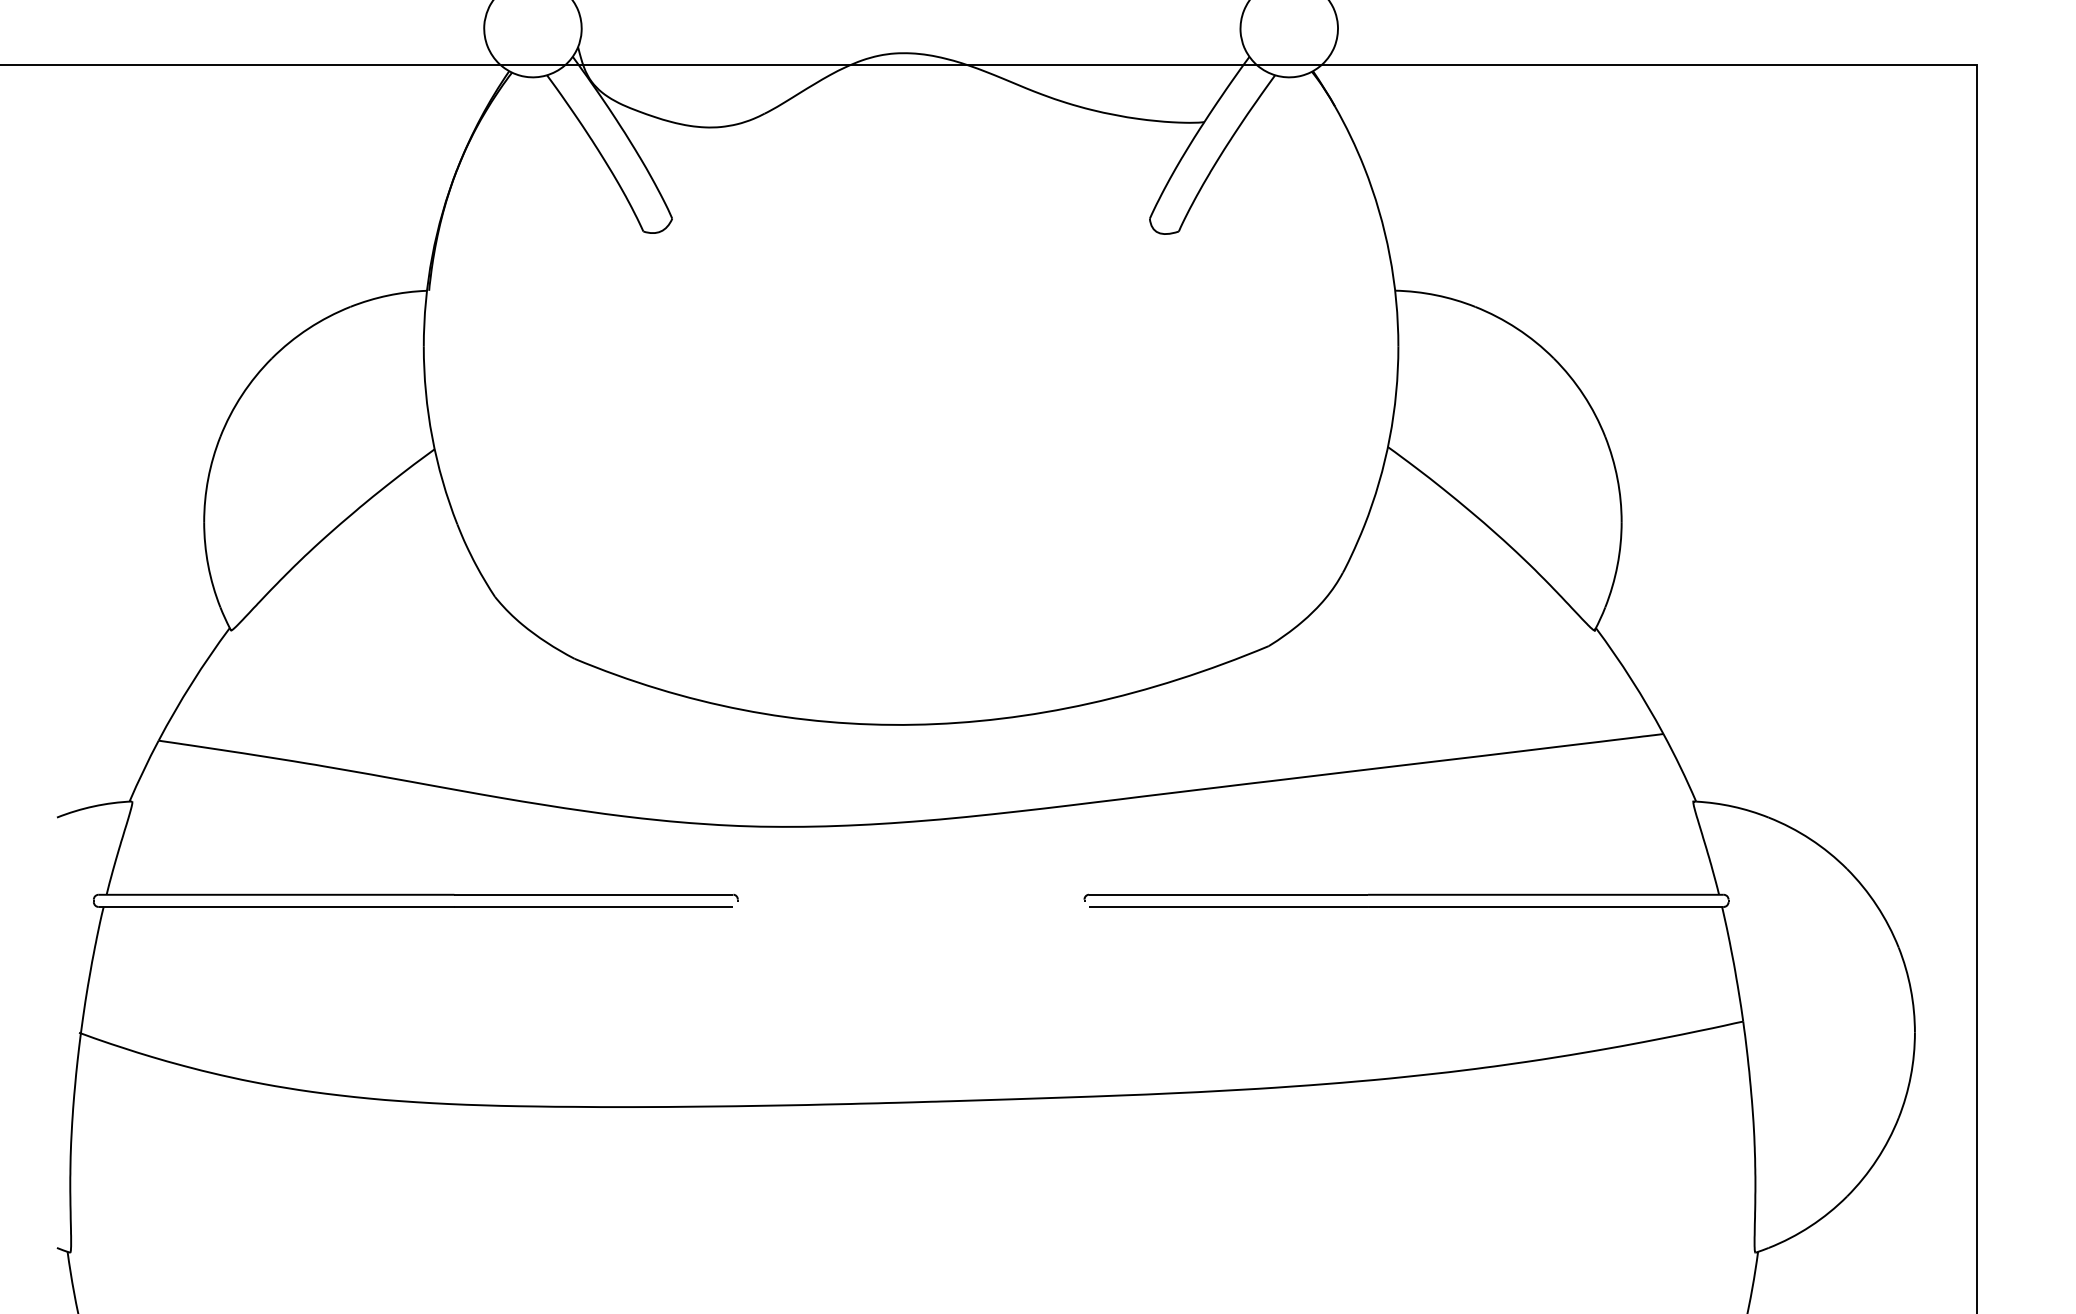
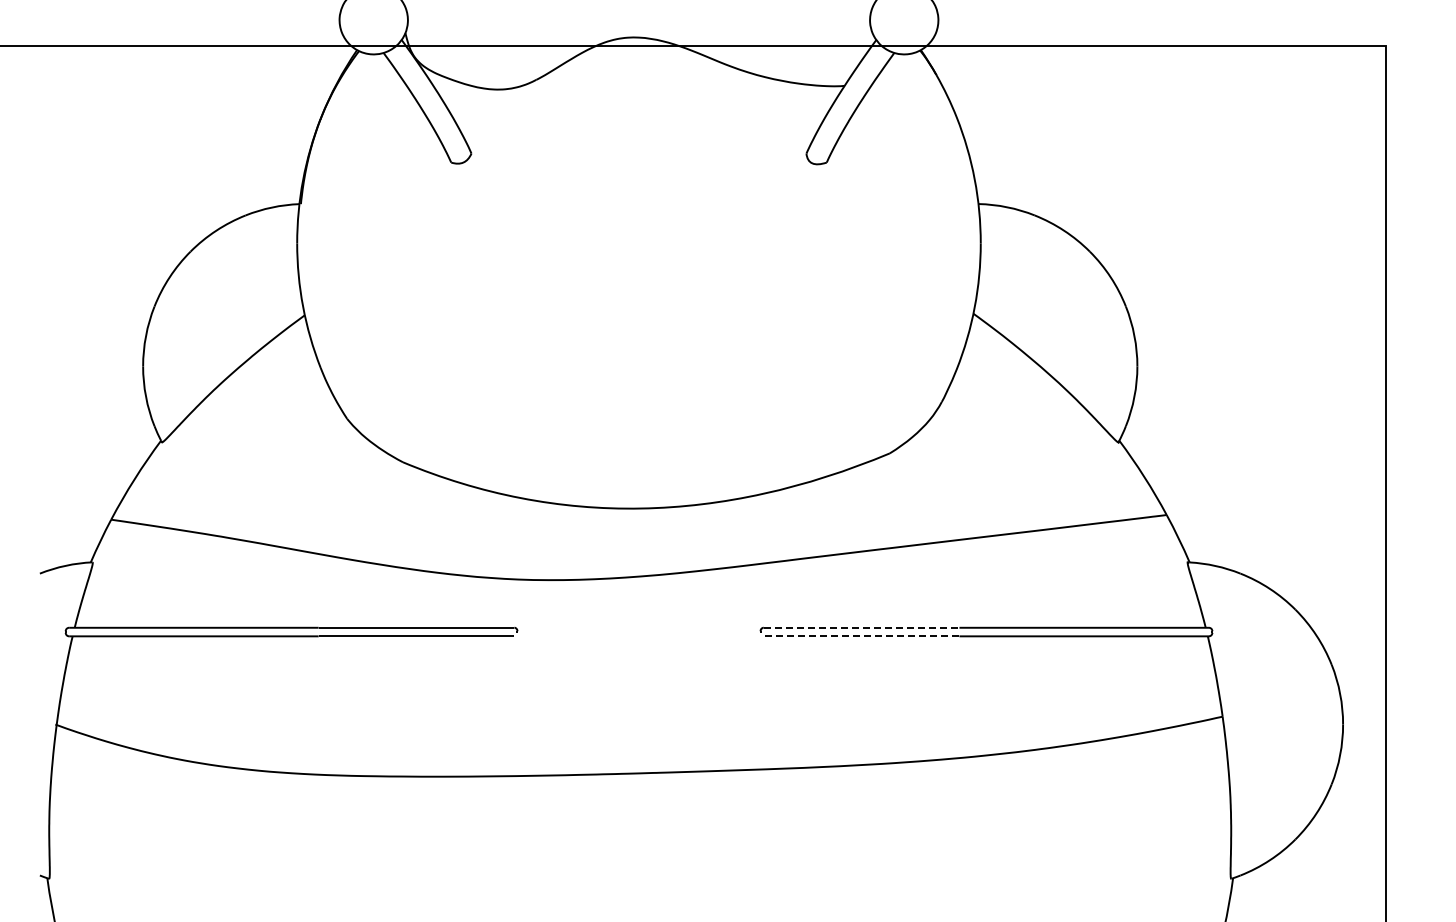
line: (1228, 894) -> (861, 627), solid -> dashed
line: (1228, 907) -> (861, 636), solid -> dashed

